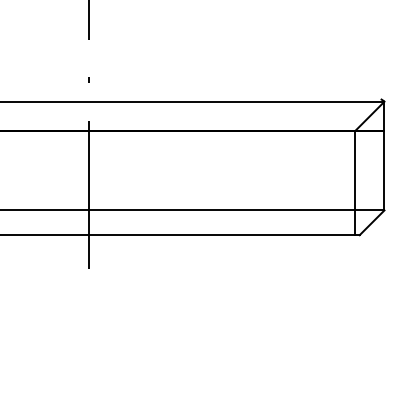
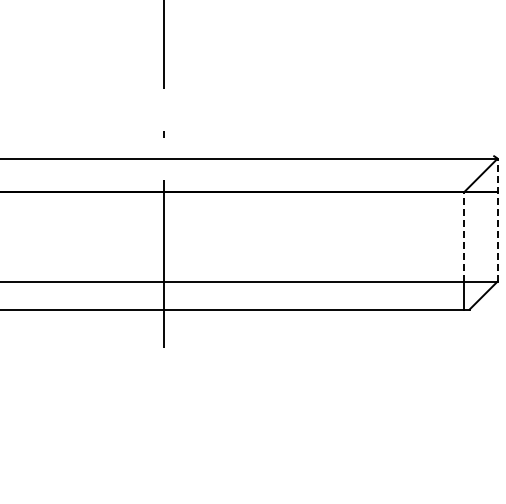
line: (384, 155) -> (497, 219), solid -> dashed
line: (355, 170) -> (464, 236), solid -> dashed

